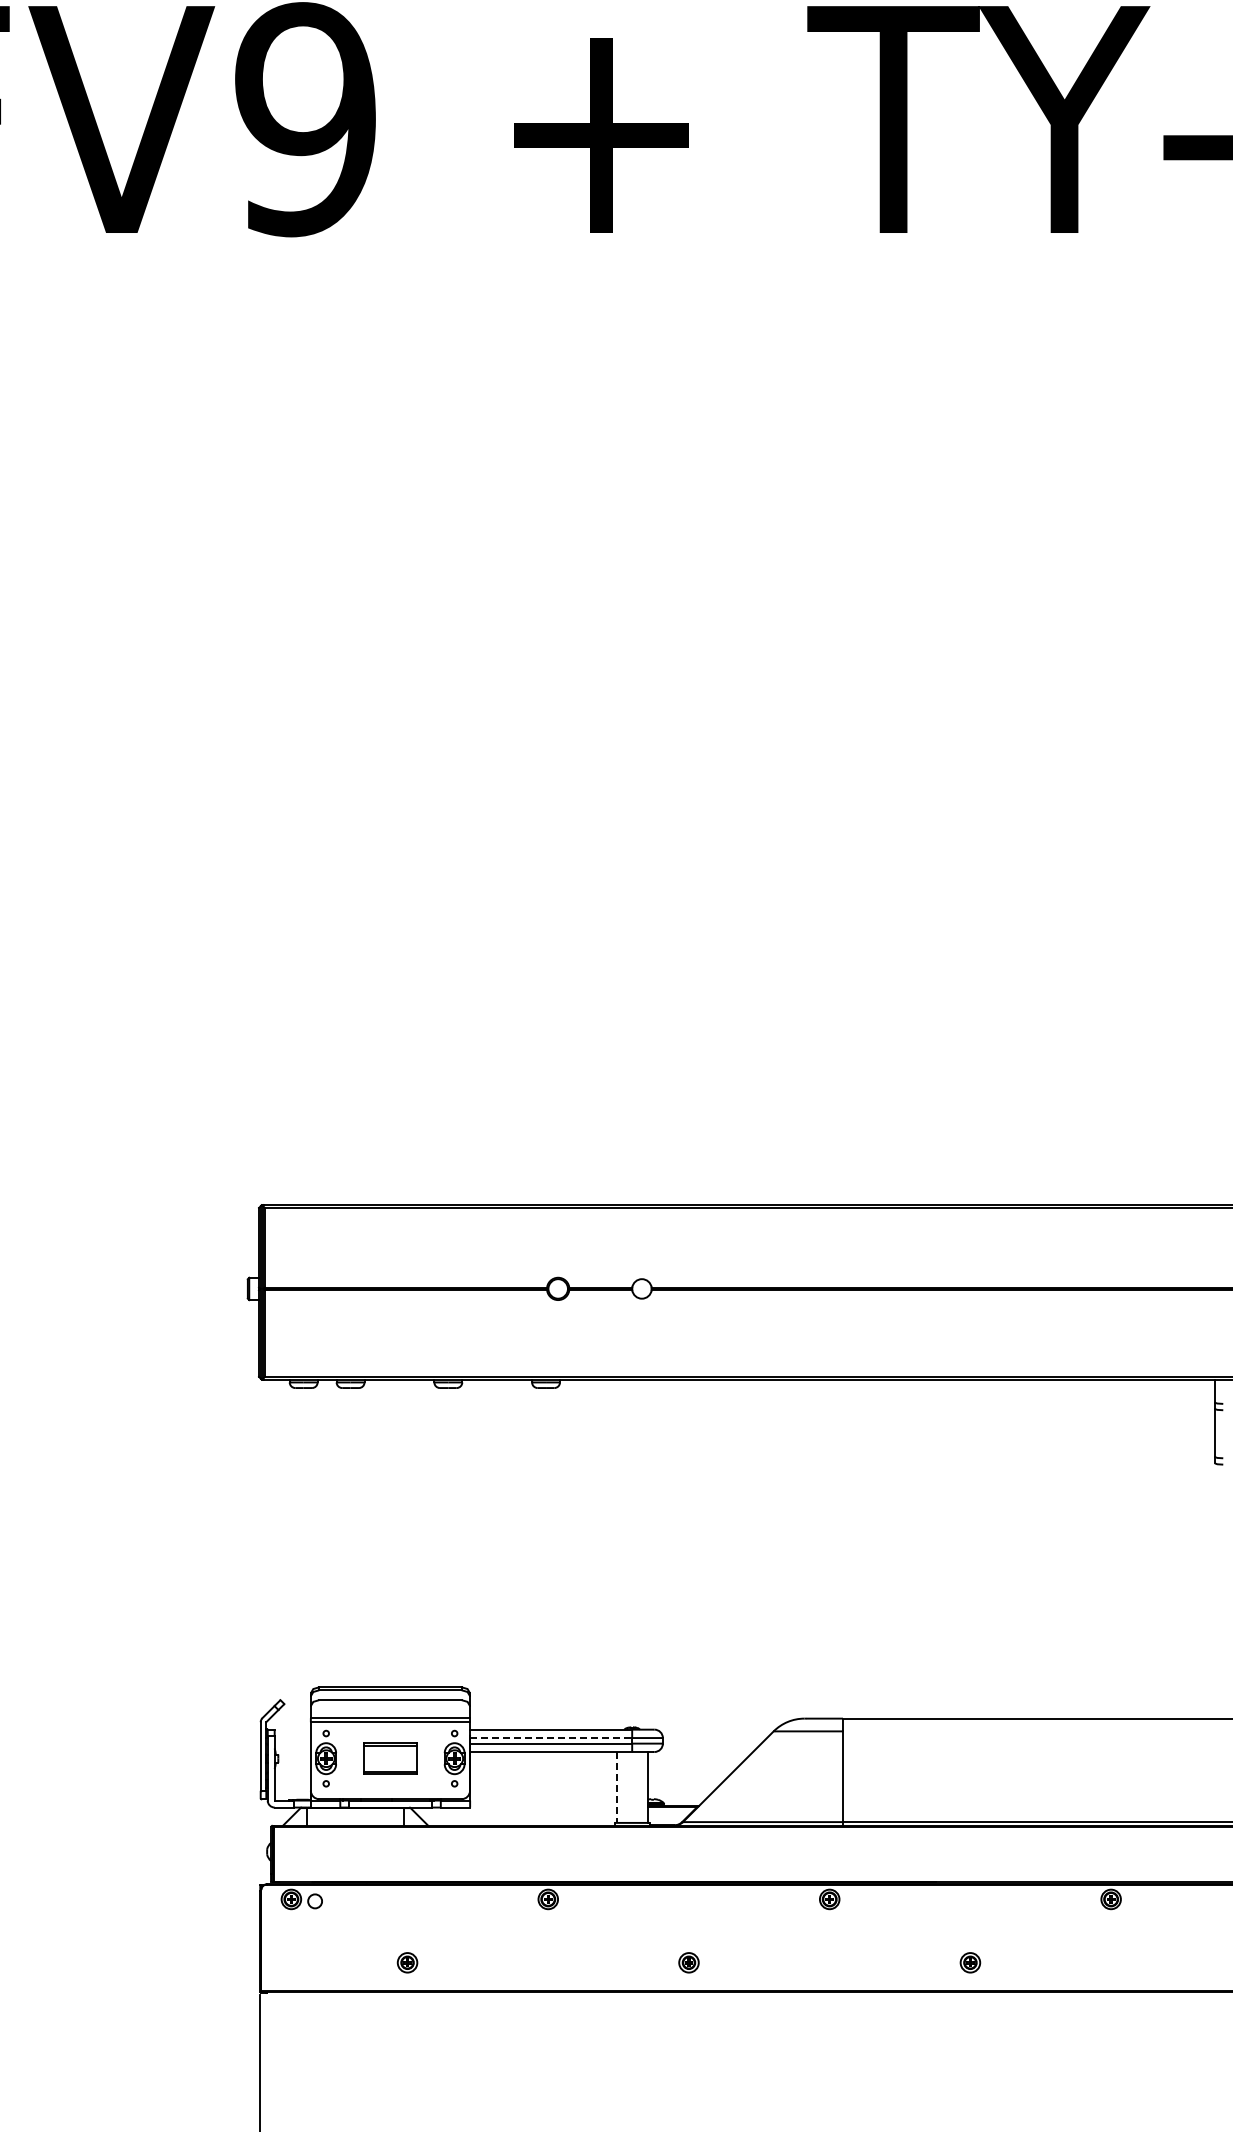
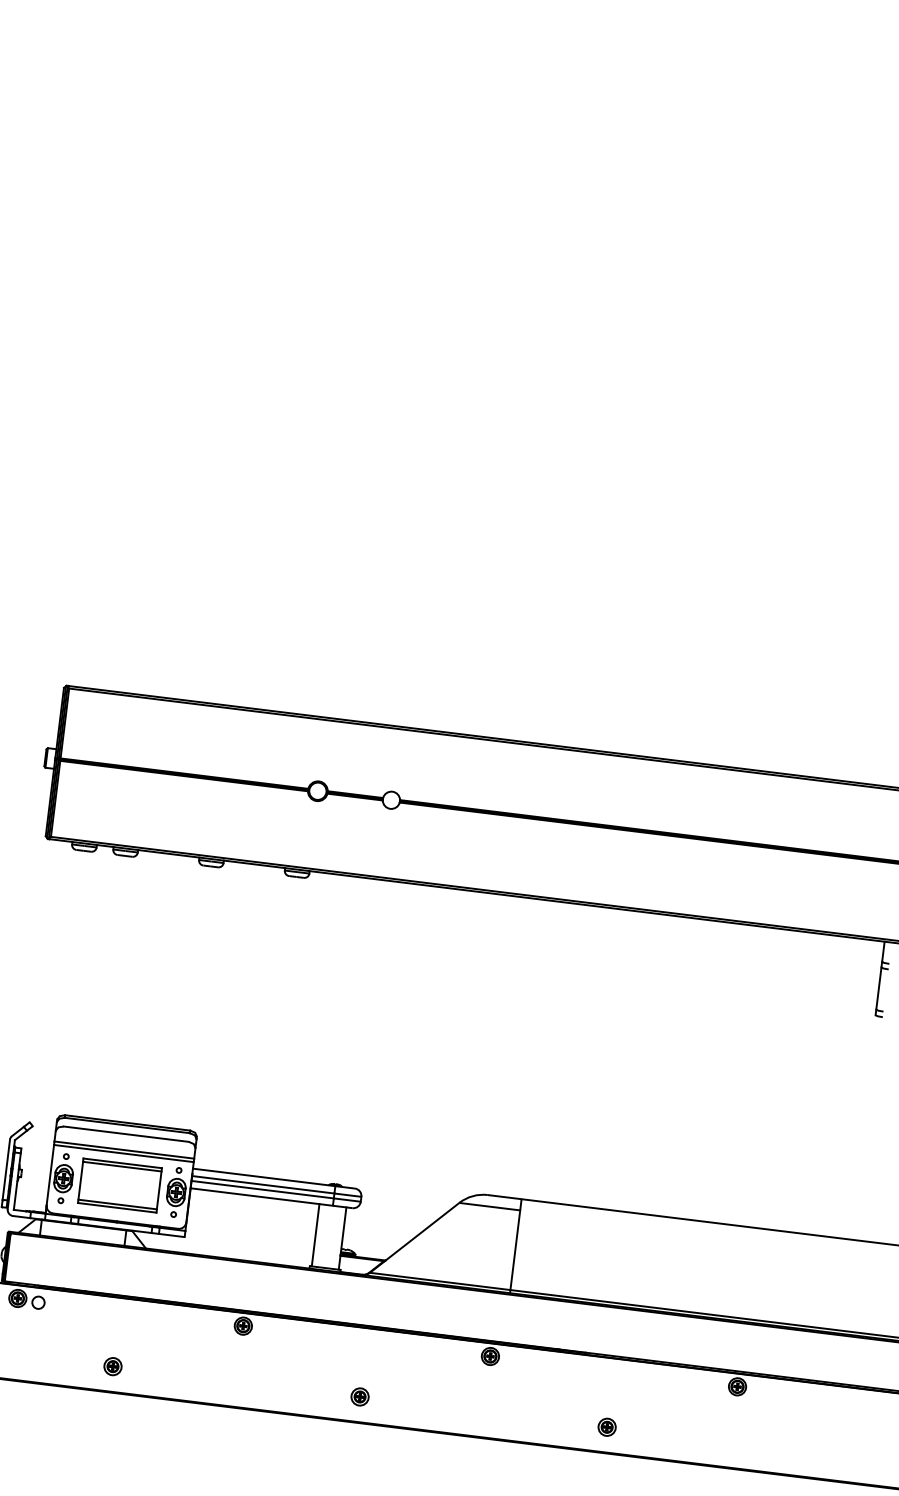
line: (551, 1738) -> (263, 1185), dashed -> solid
part: (390, 1758) -> (120, 1185), size x1.67
line: (616, 1787) -> (315, 1235), dashed -> solid

